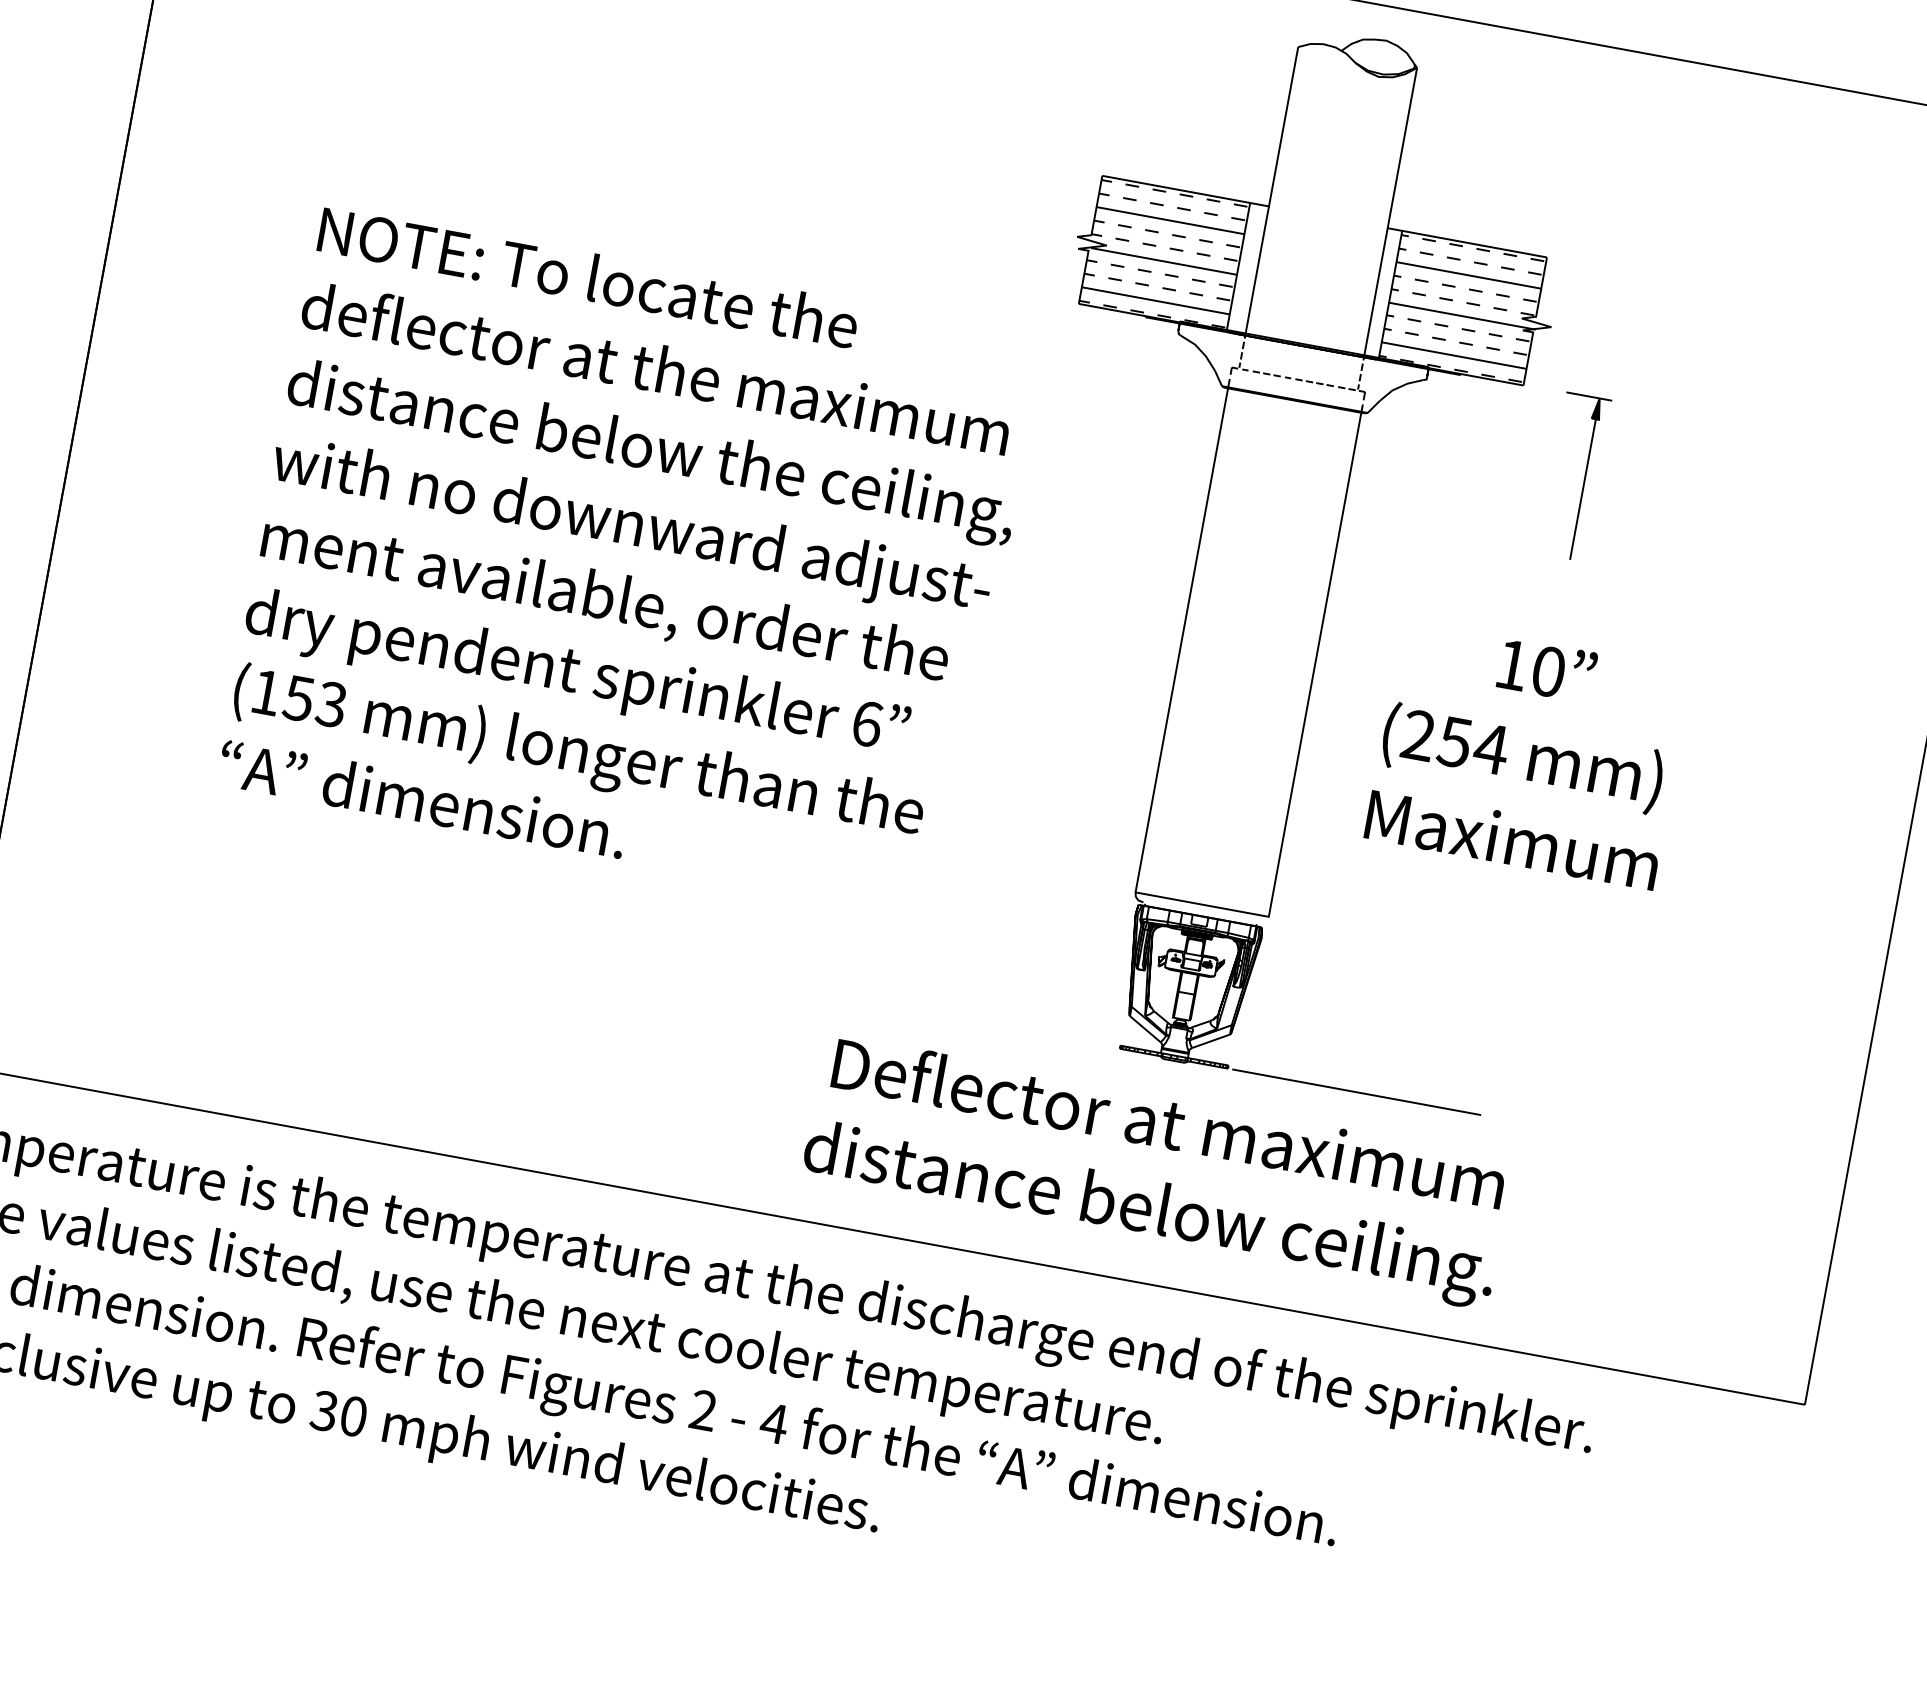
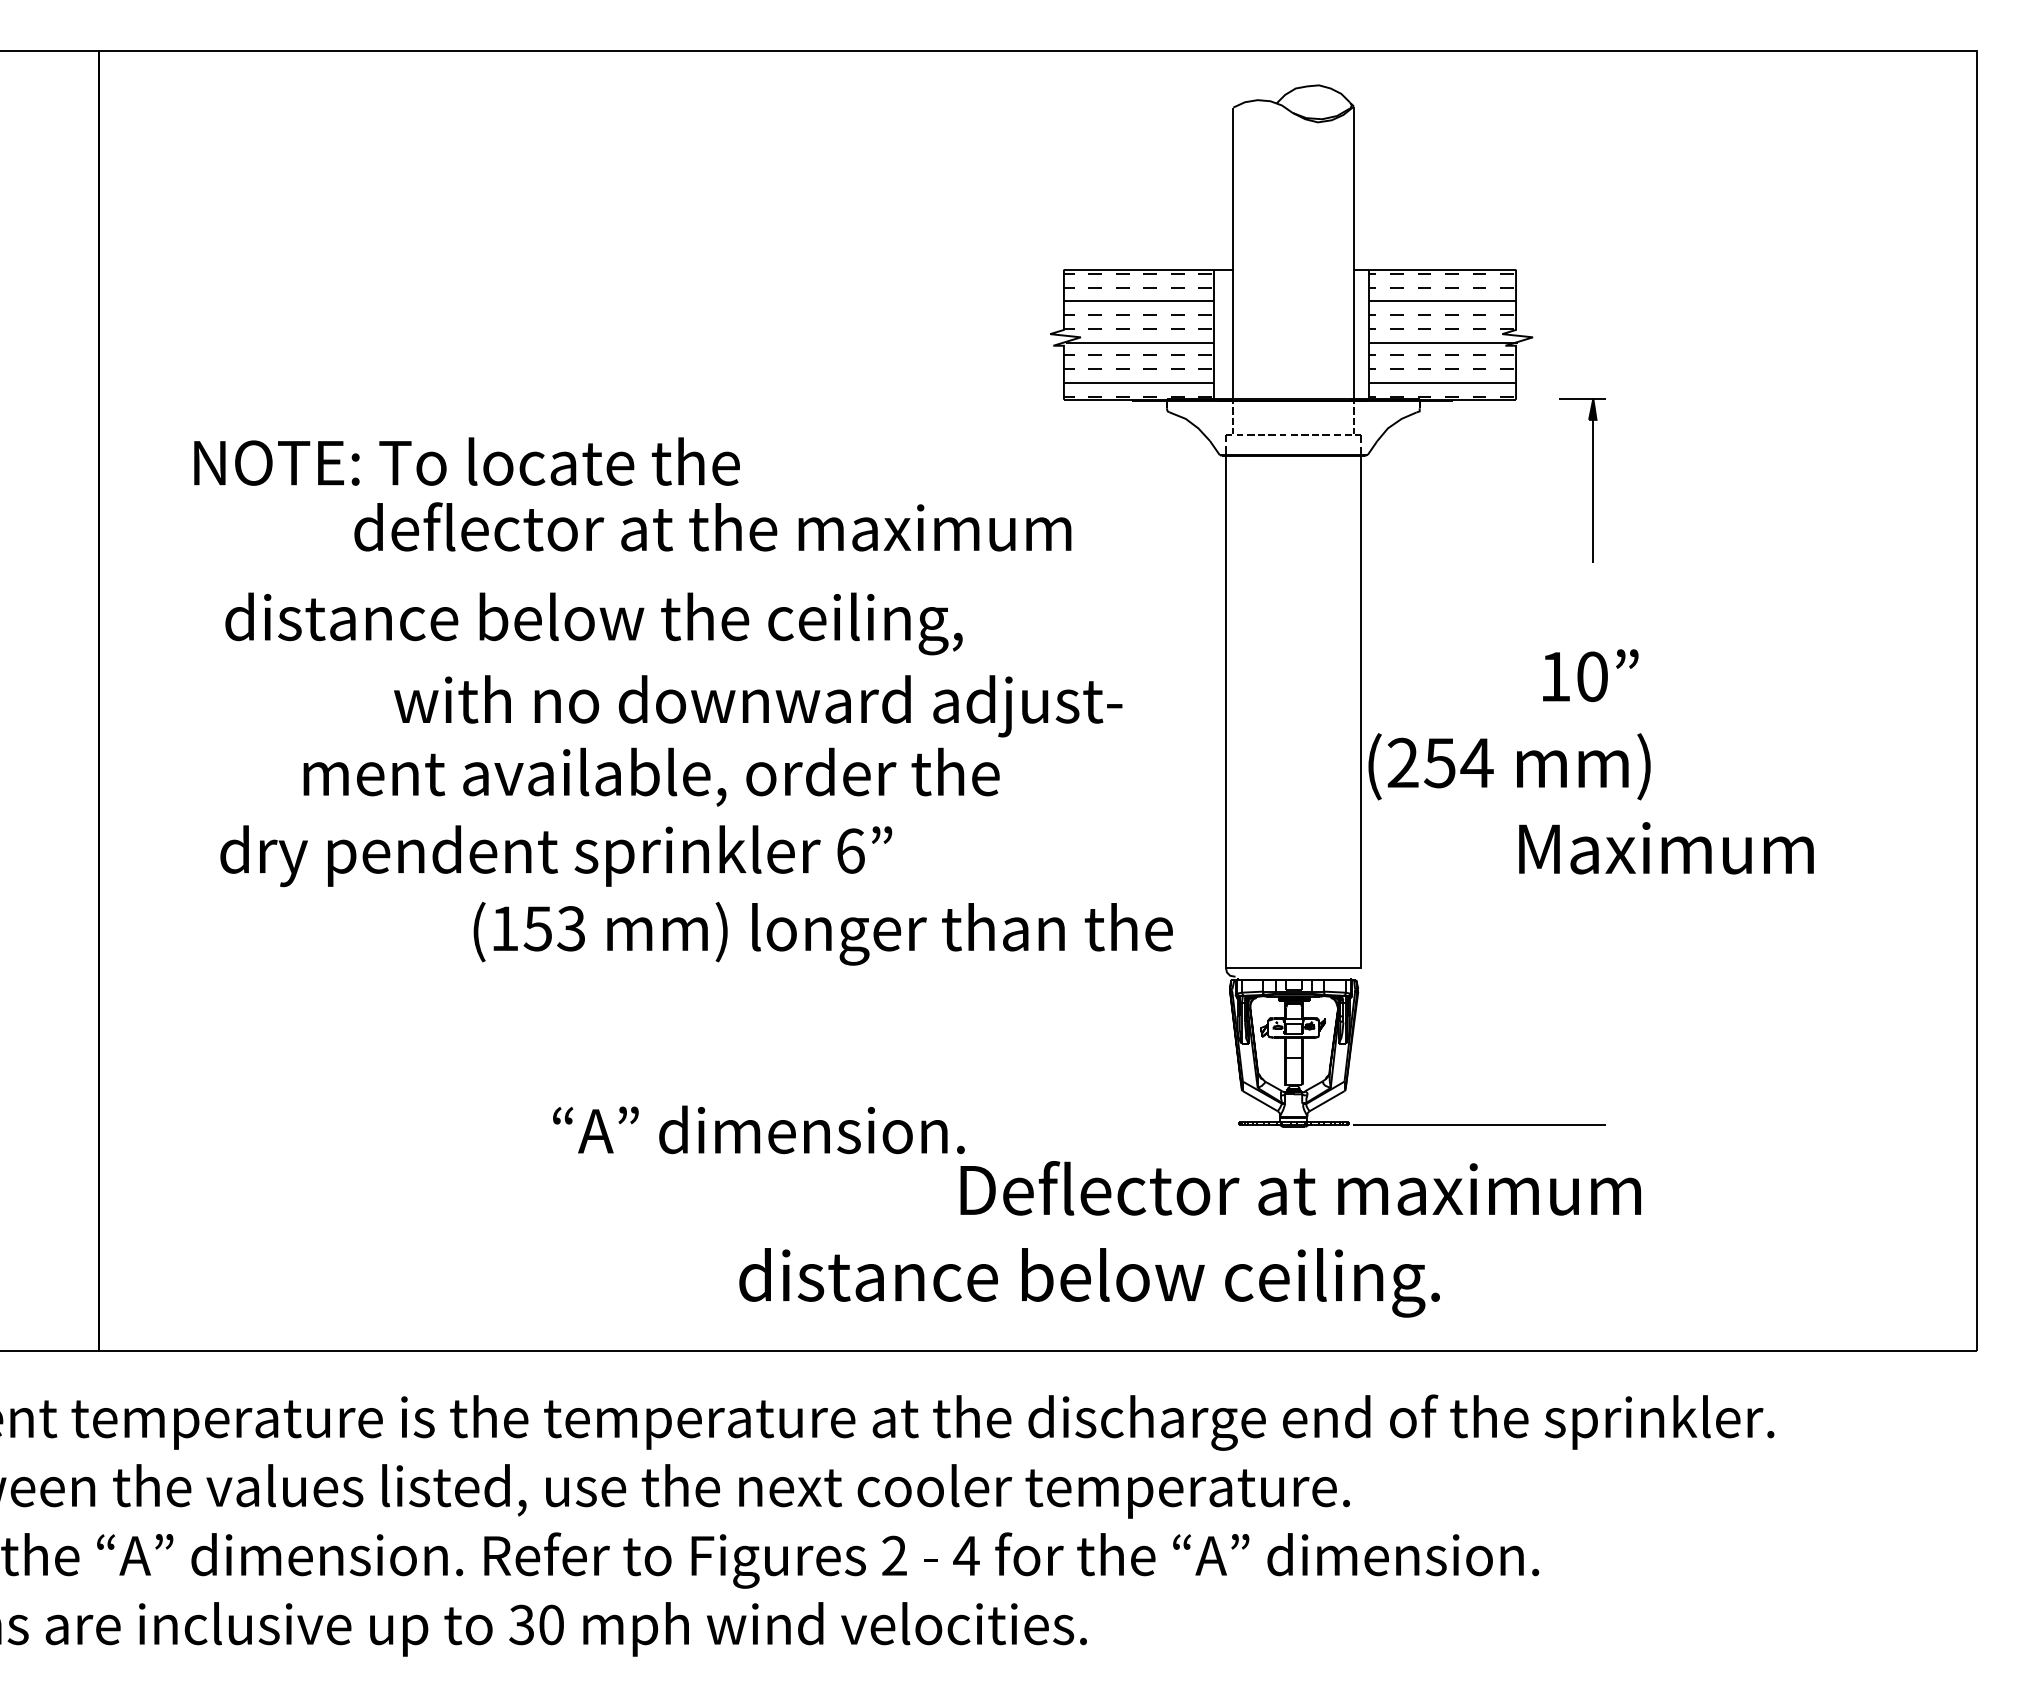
text: (588, 276) -> (466, 461), moved
text: (655, 367) -> (712, 526), moved
text: (650, 452) -> (593, 623), moved
text: (631, 528) -> (758, 706), moved
text: (576, 676) -> (556, 856), moved
text: (577, 754) -> (822, 933), moved
text: (1522, 758) -> (1509, 766), moved
text: (422, 798) -> (758, 1129), moved
text: (1512, 839) -> (1666, 848), moved
text: (1149, 1214) -> (1089, 1282), moved

